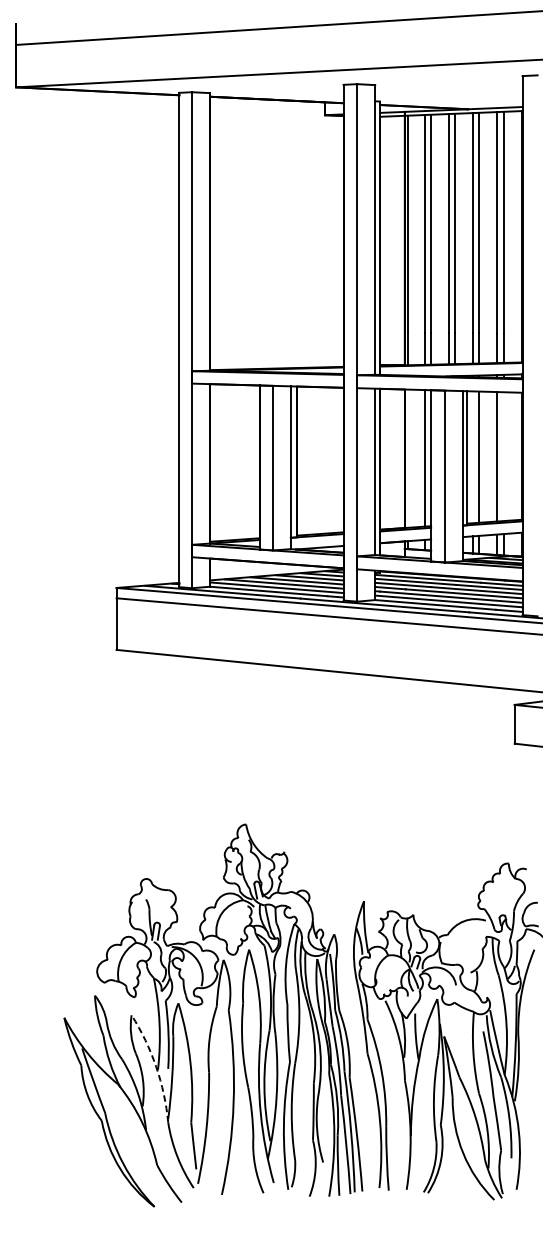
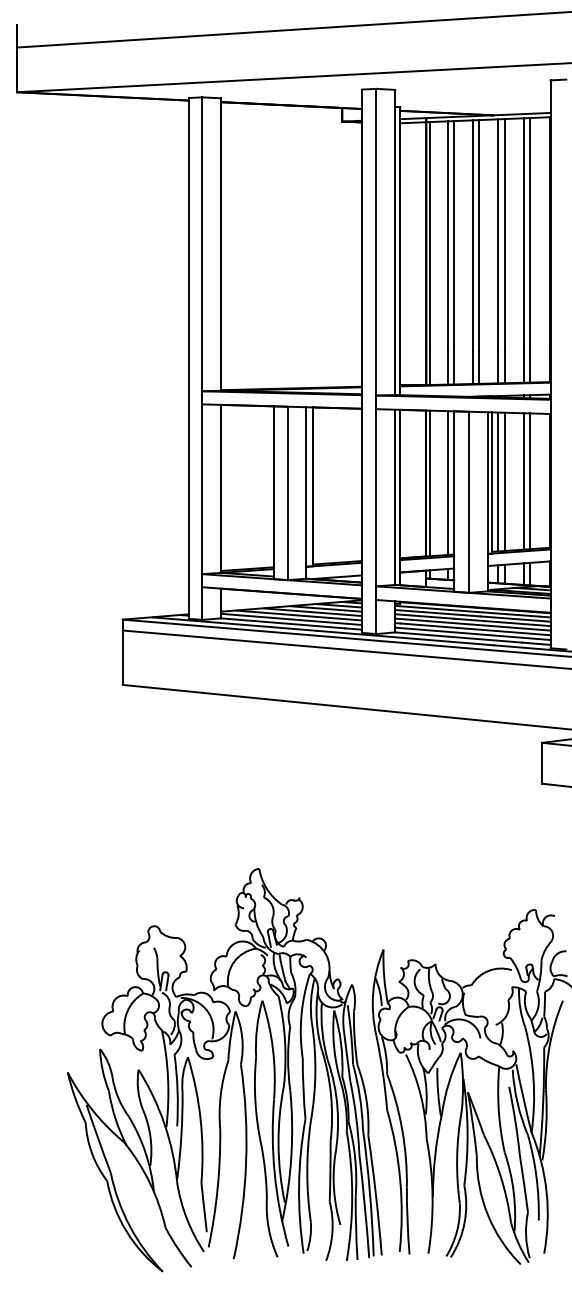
line: (473, 456) -> (498, 481), added
line: (503, 456) -> (530, 481), added
line: (407, 458) -> (429, 483), added
arc: (156, 1067) -> (164, 1124), dashed -> solid

